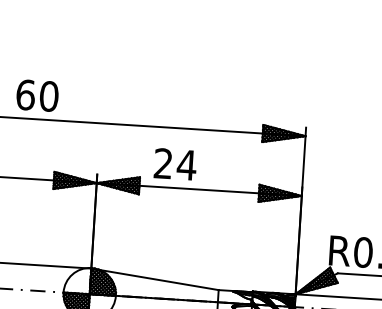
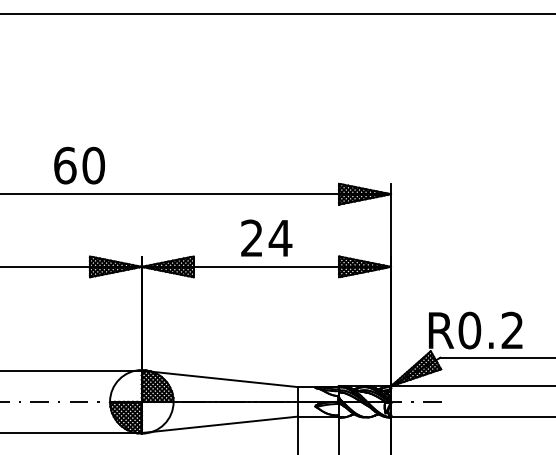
text: (37, 95) -> (79, 165), moved
text: (175, 163) -> (266, 237), moved

